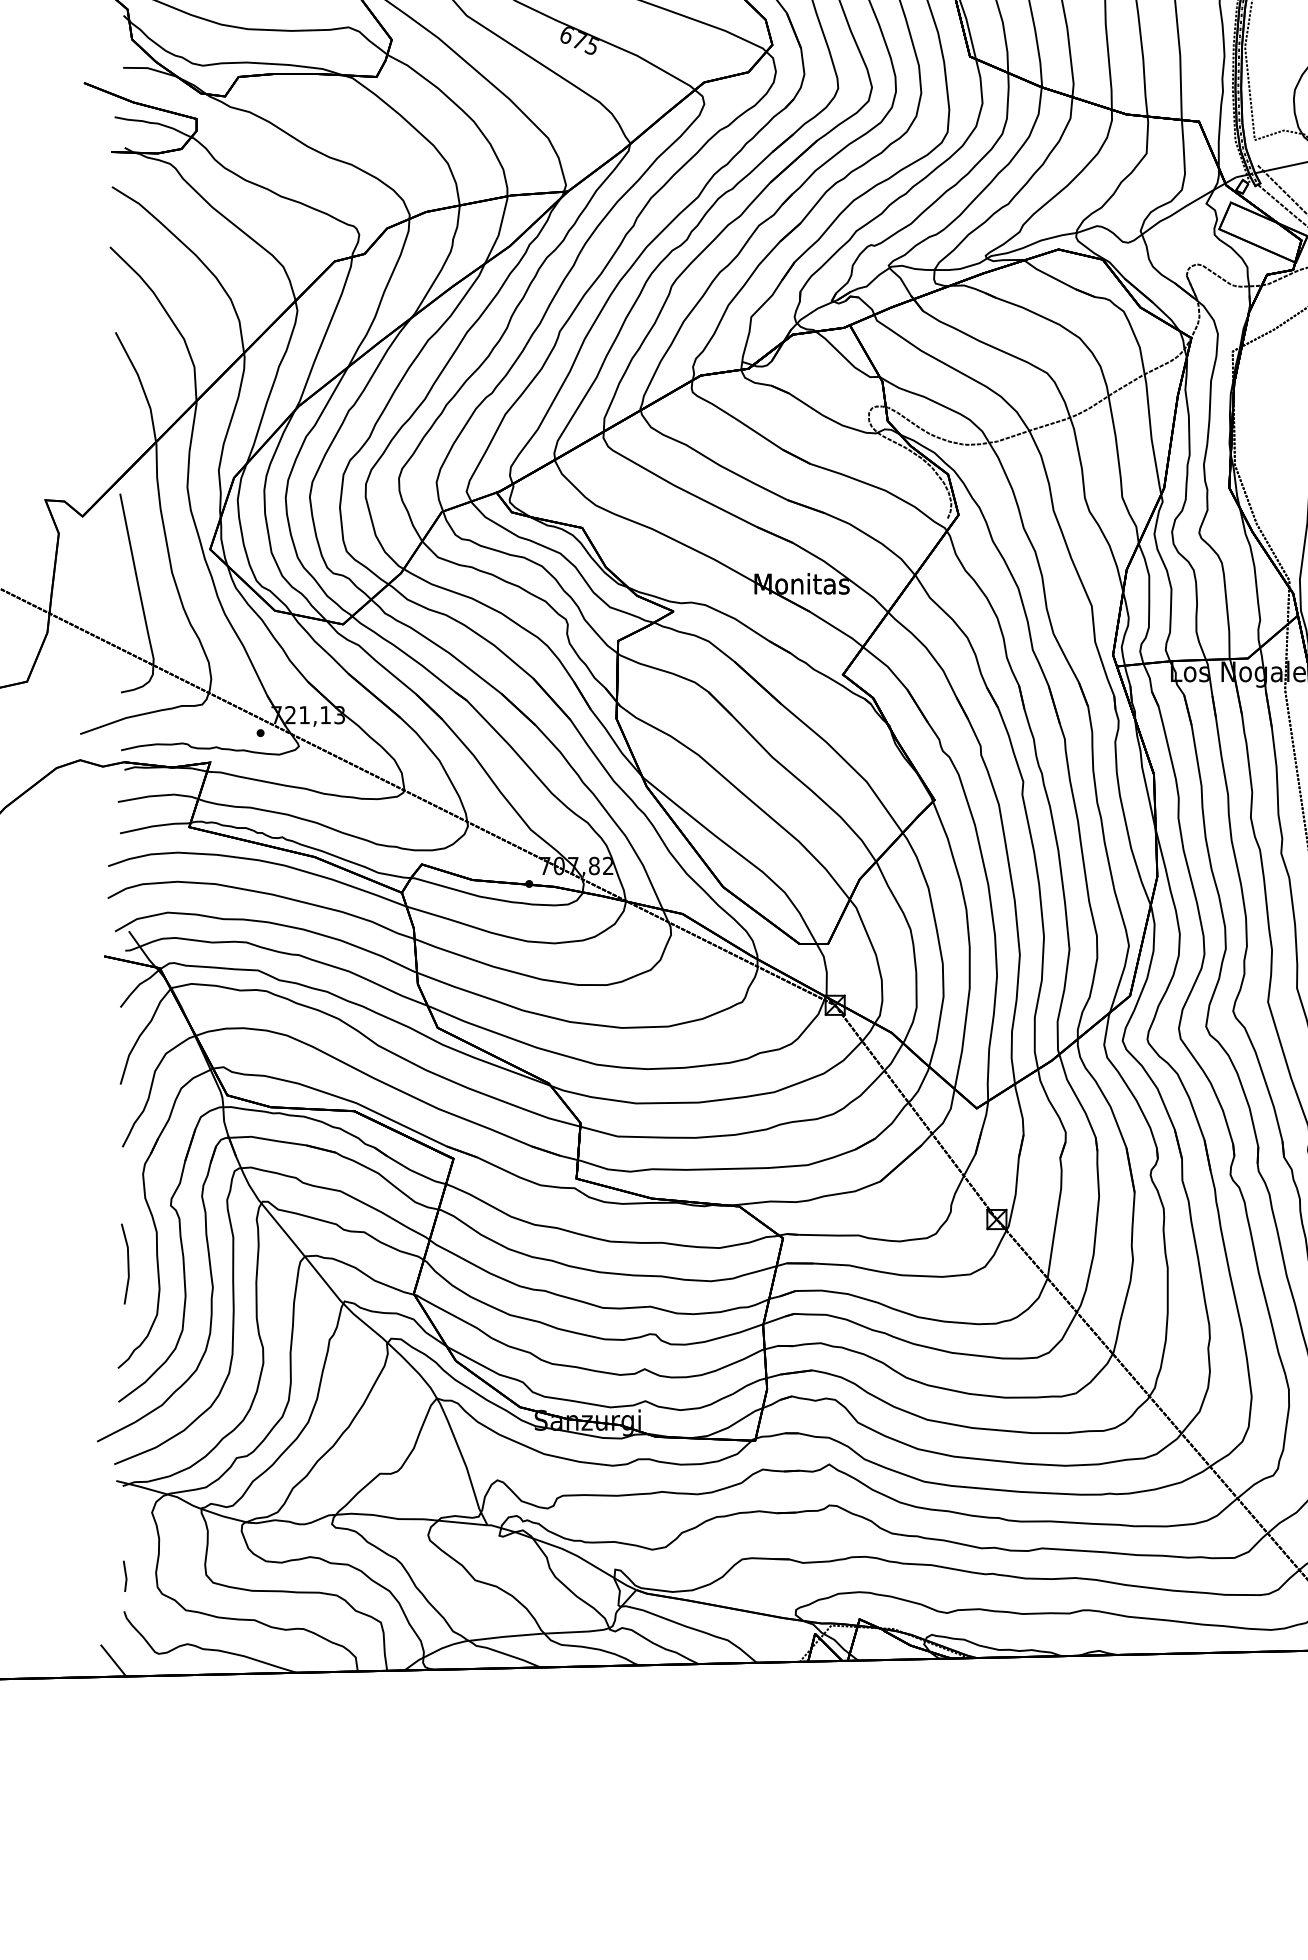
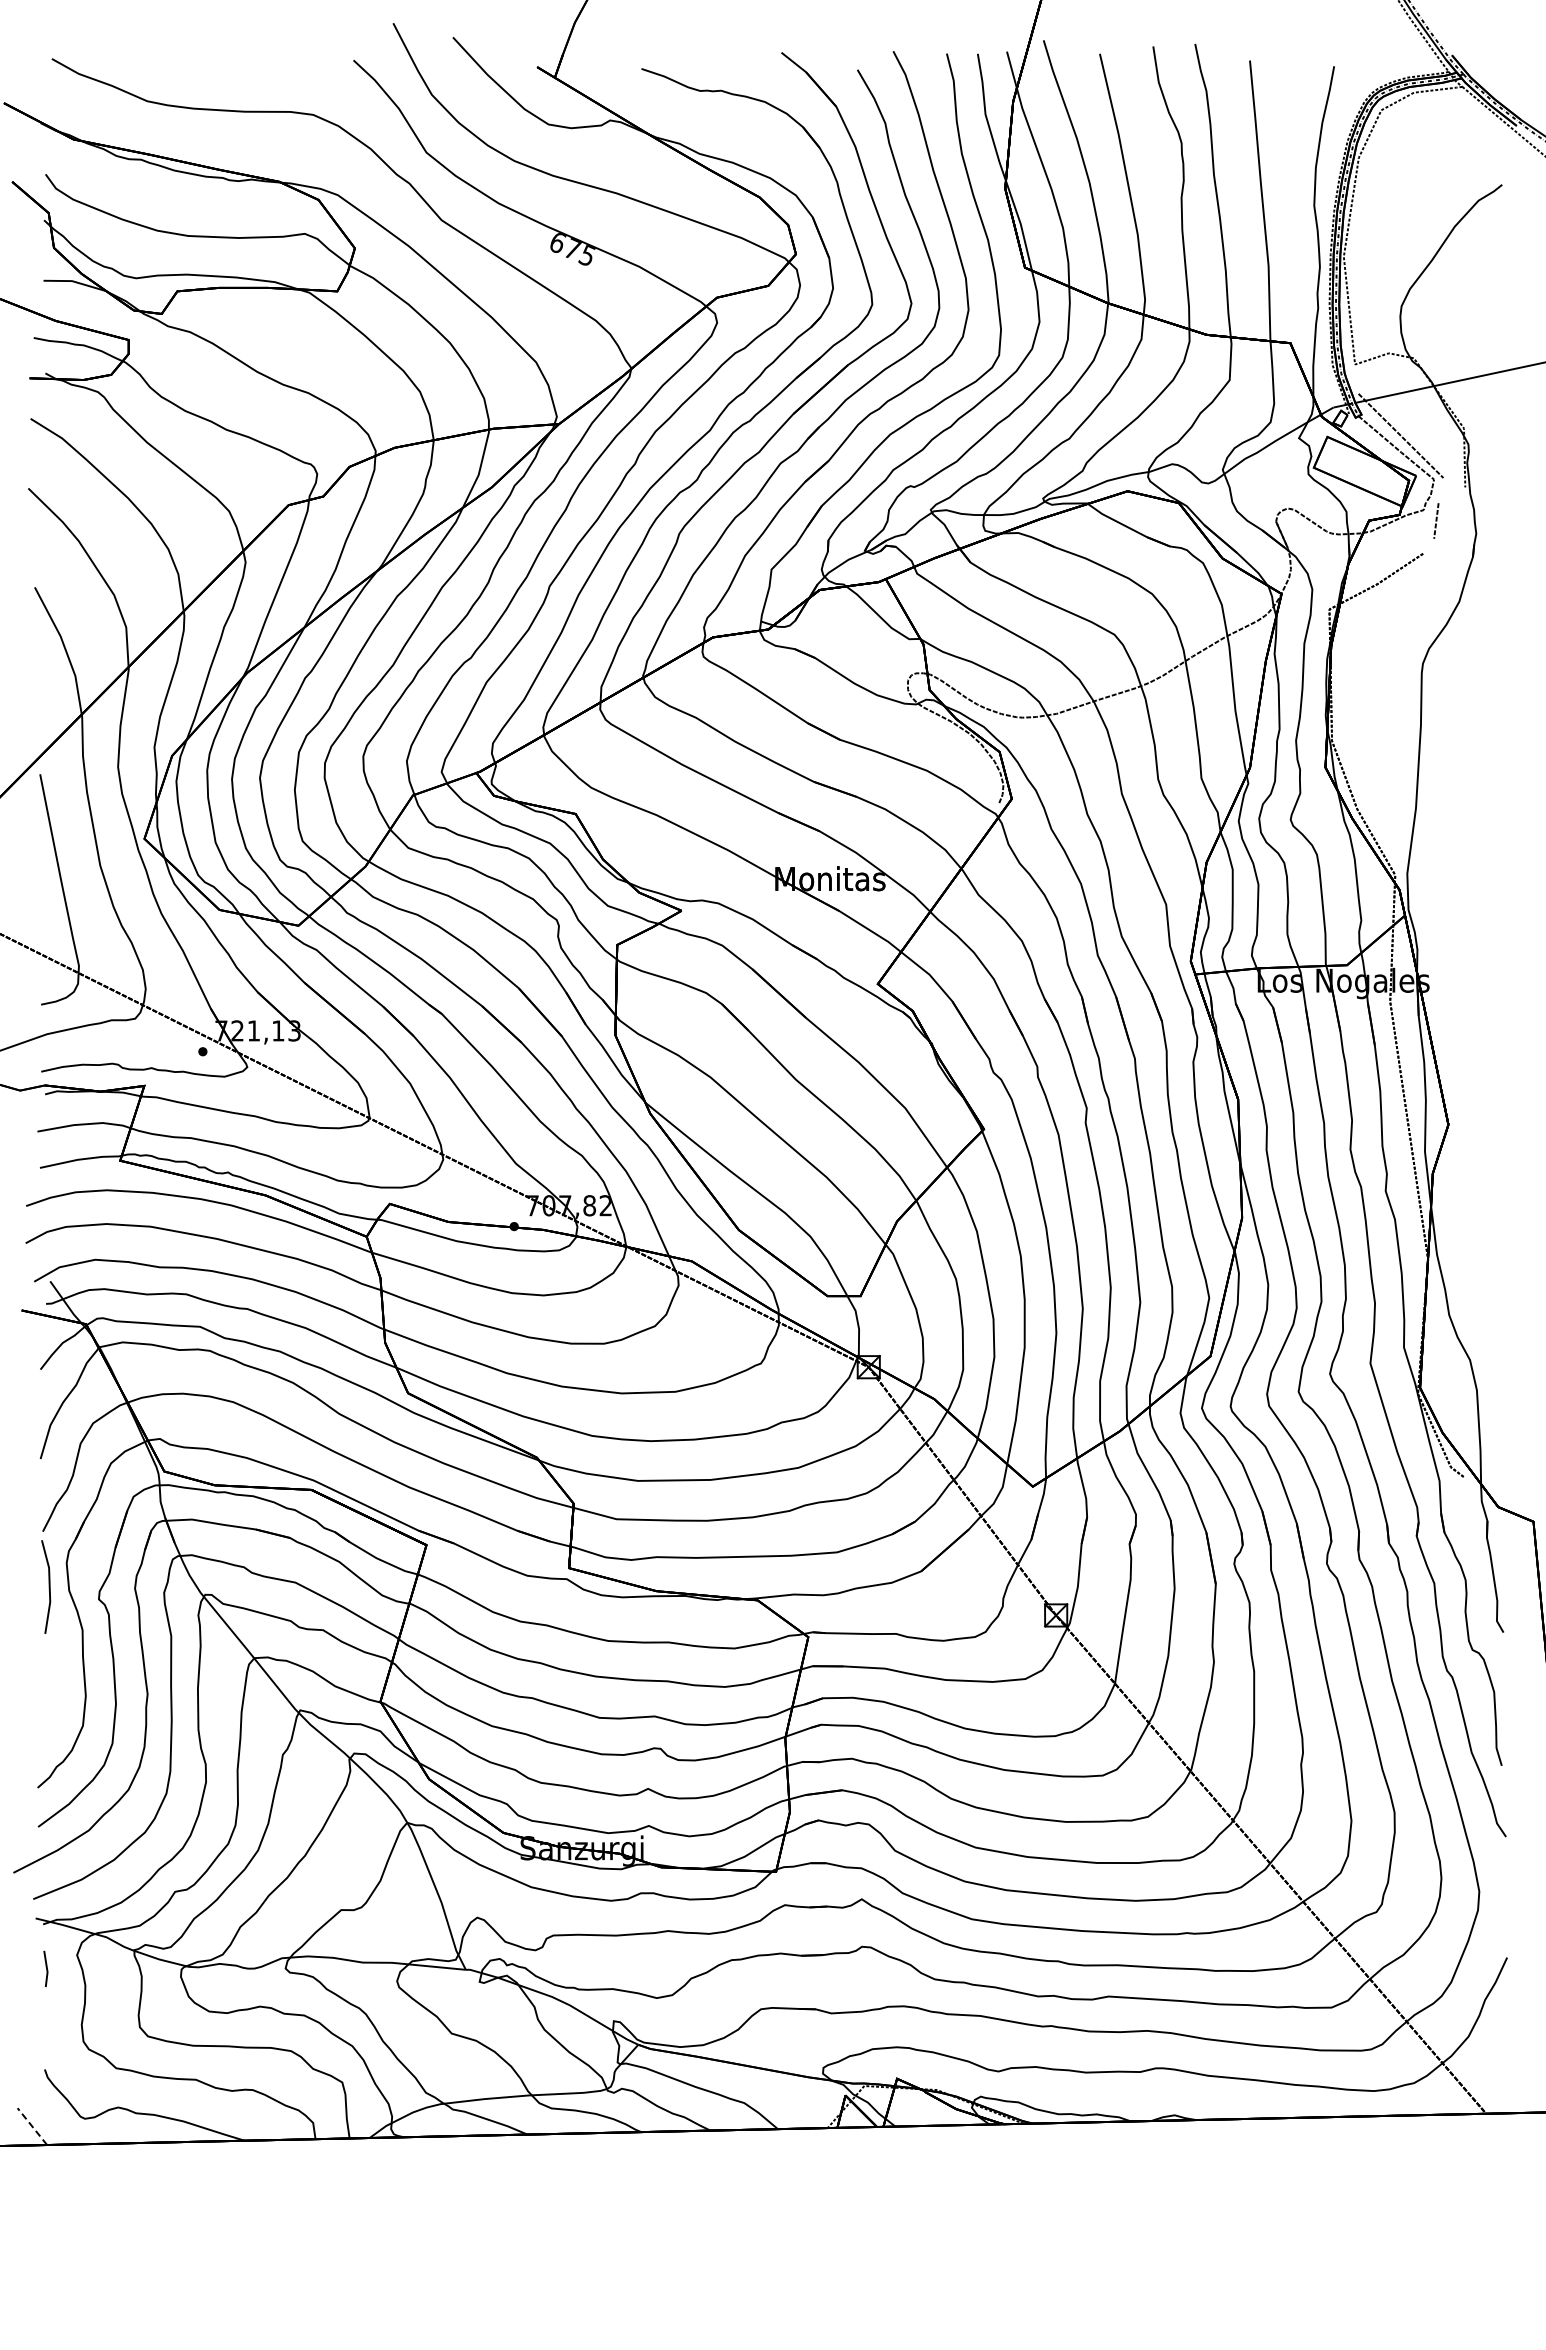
line: (127, 1263) -> (48, 1586), moved
line: (124, 1575) -> (45, 1967), moved
line: (113, 1660) -> (32, 2126), solid -> dashed

